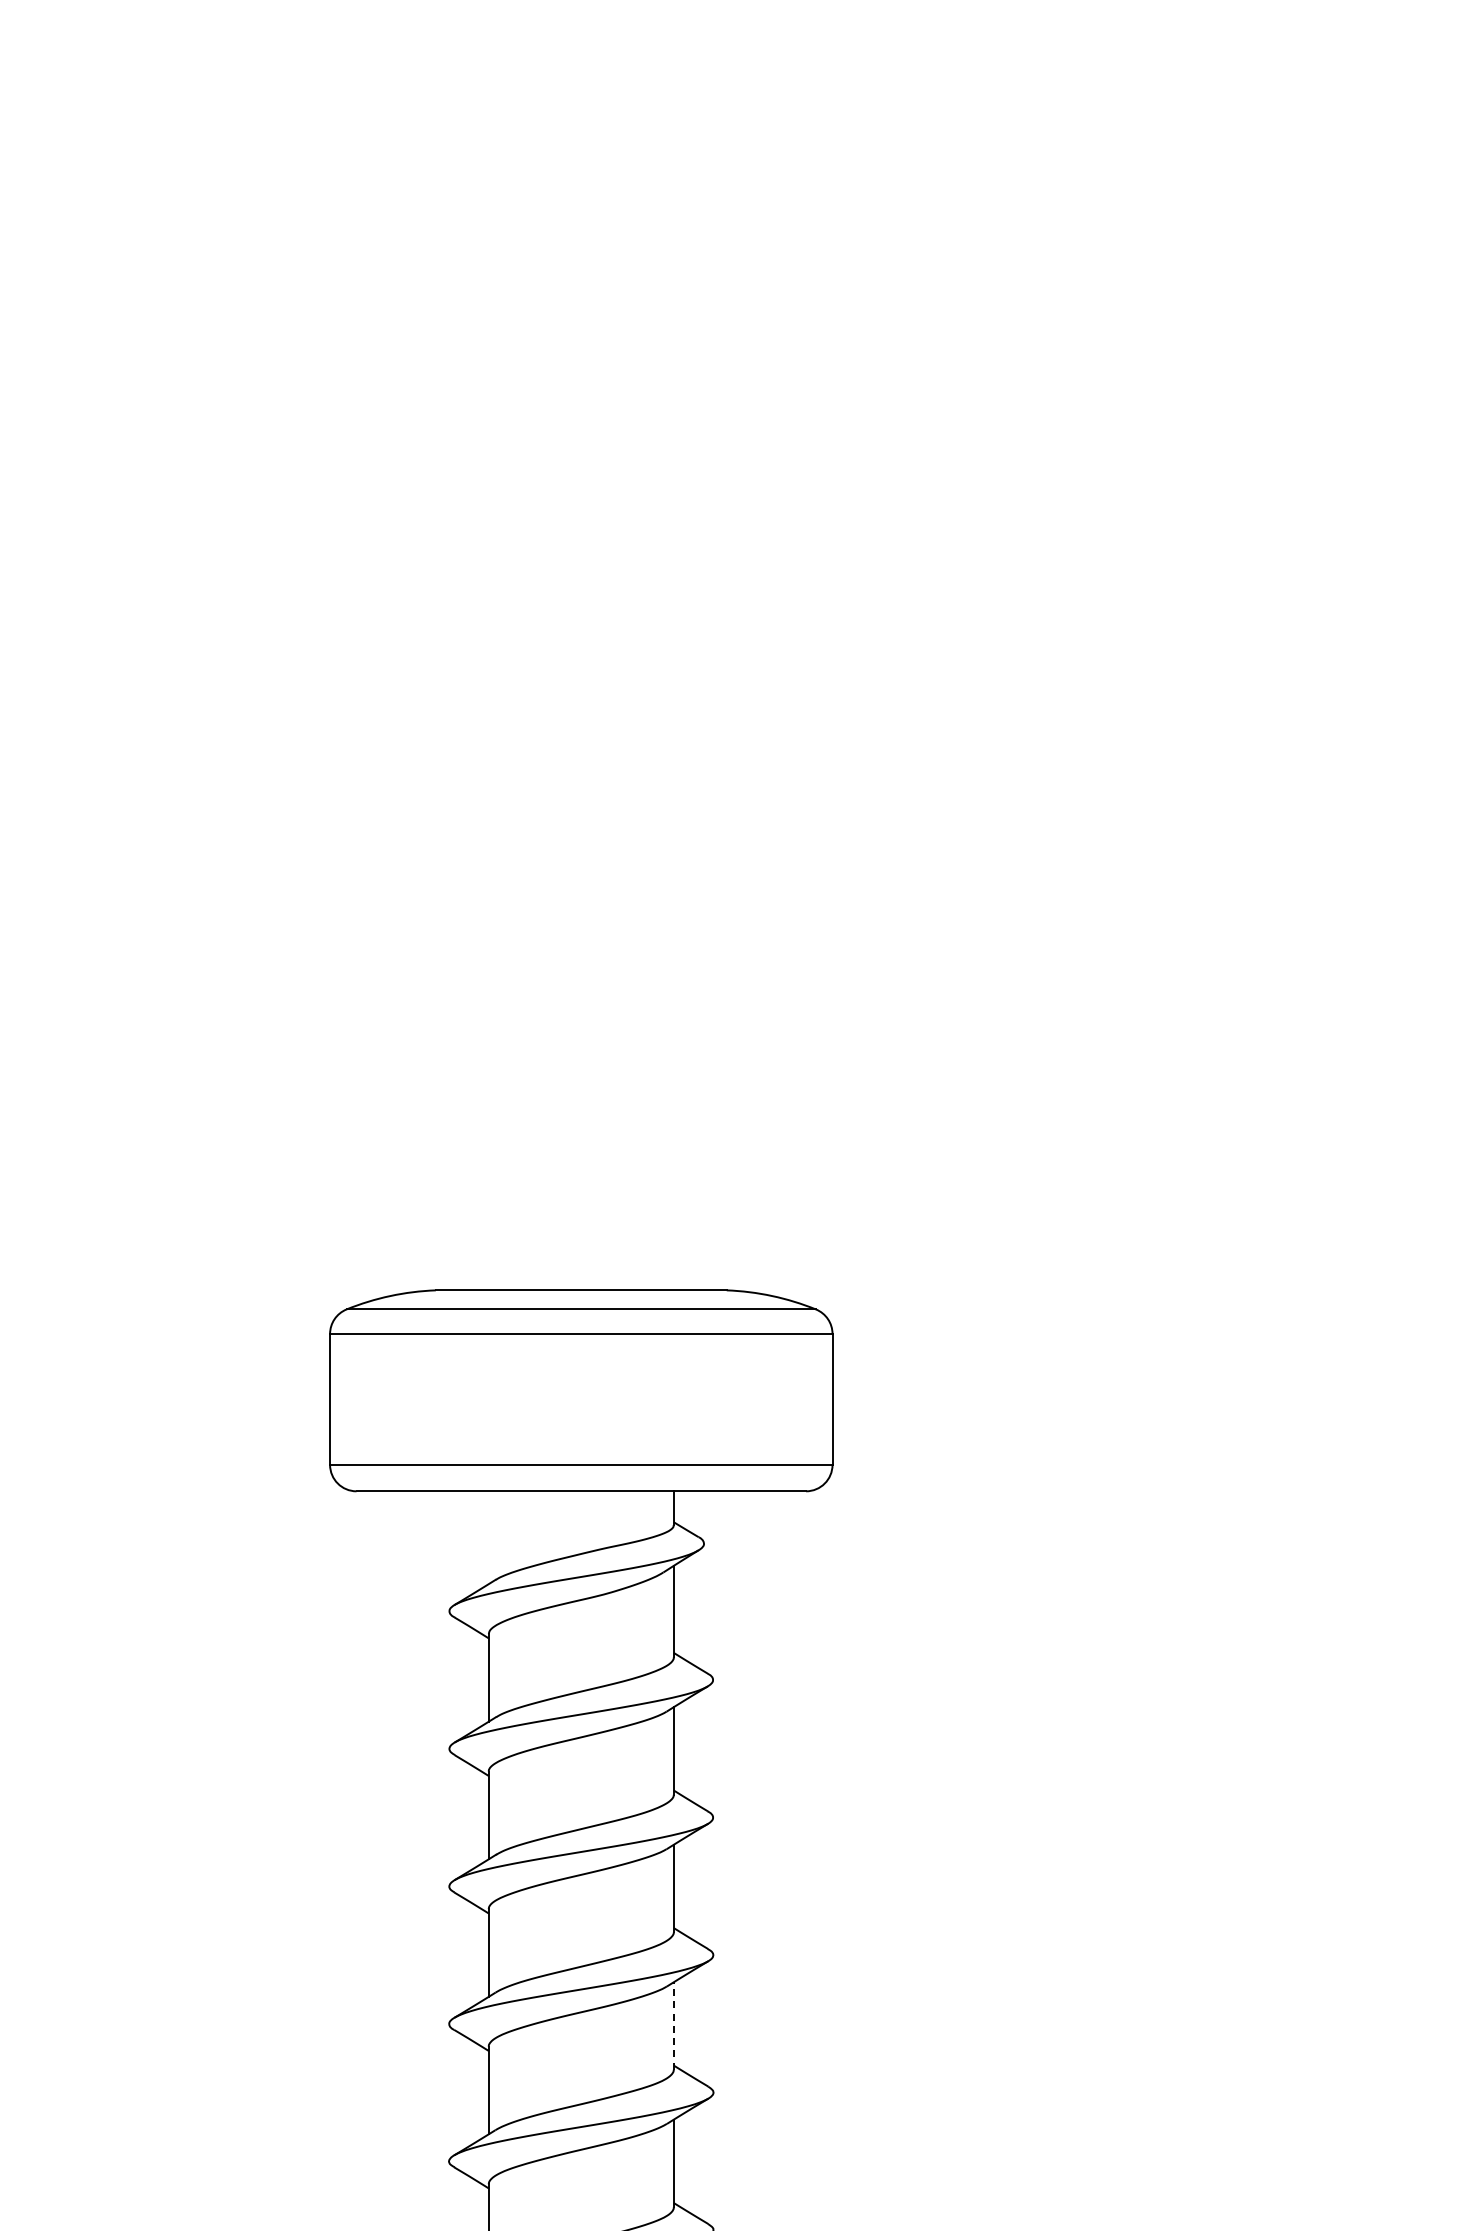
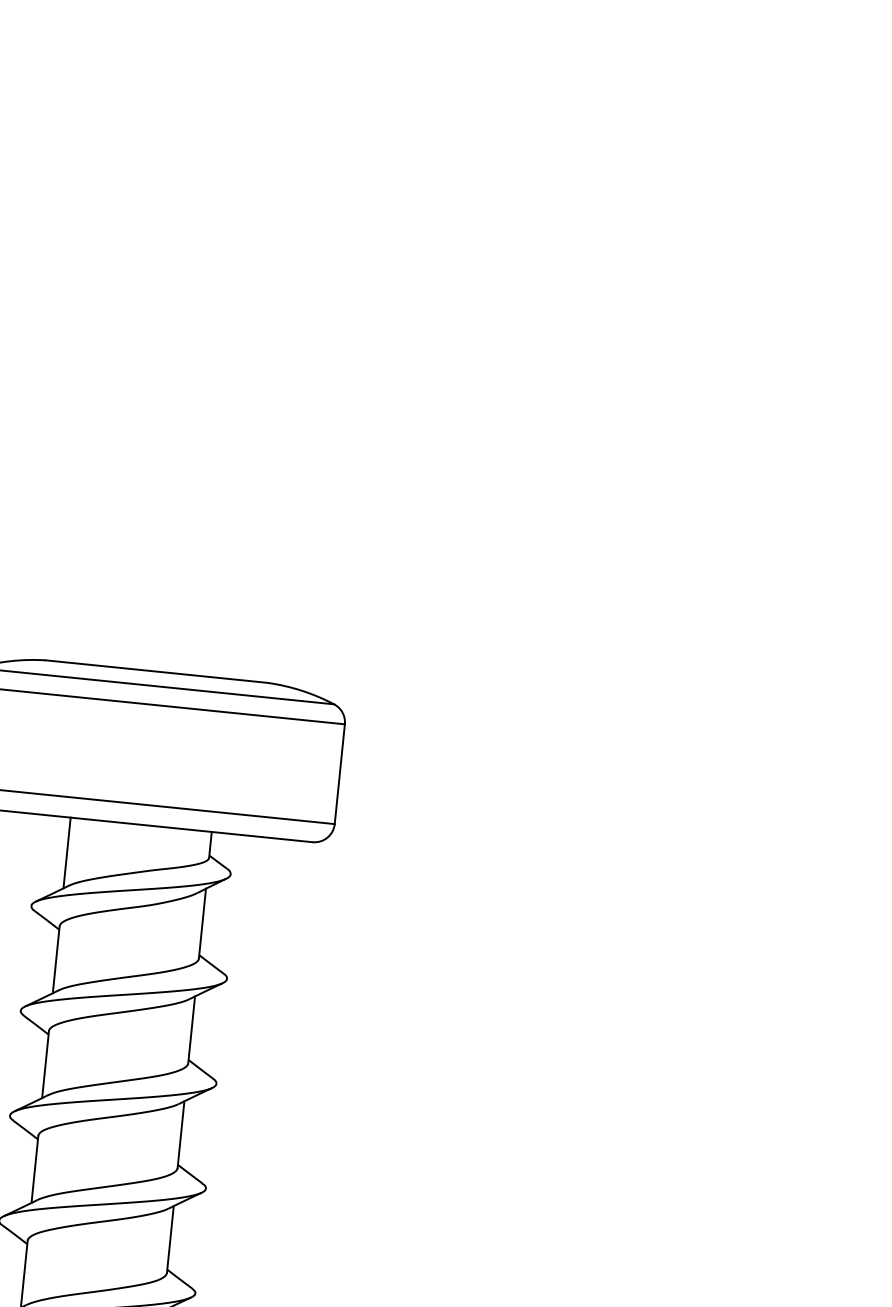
line: (488, 1537) -> (66, 852), added
line: (673, 2025) -> (170, 1239), dashed -> solid

